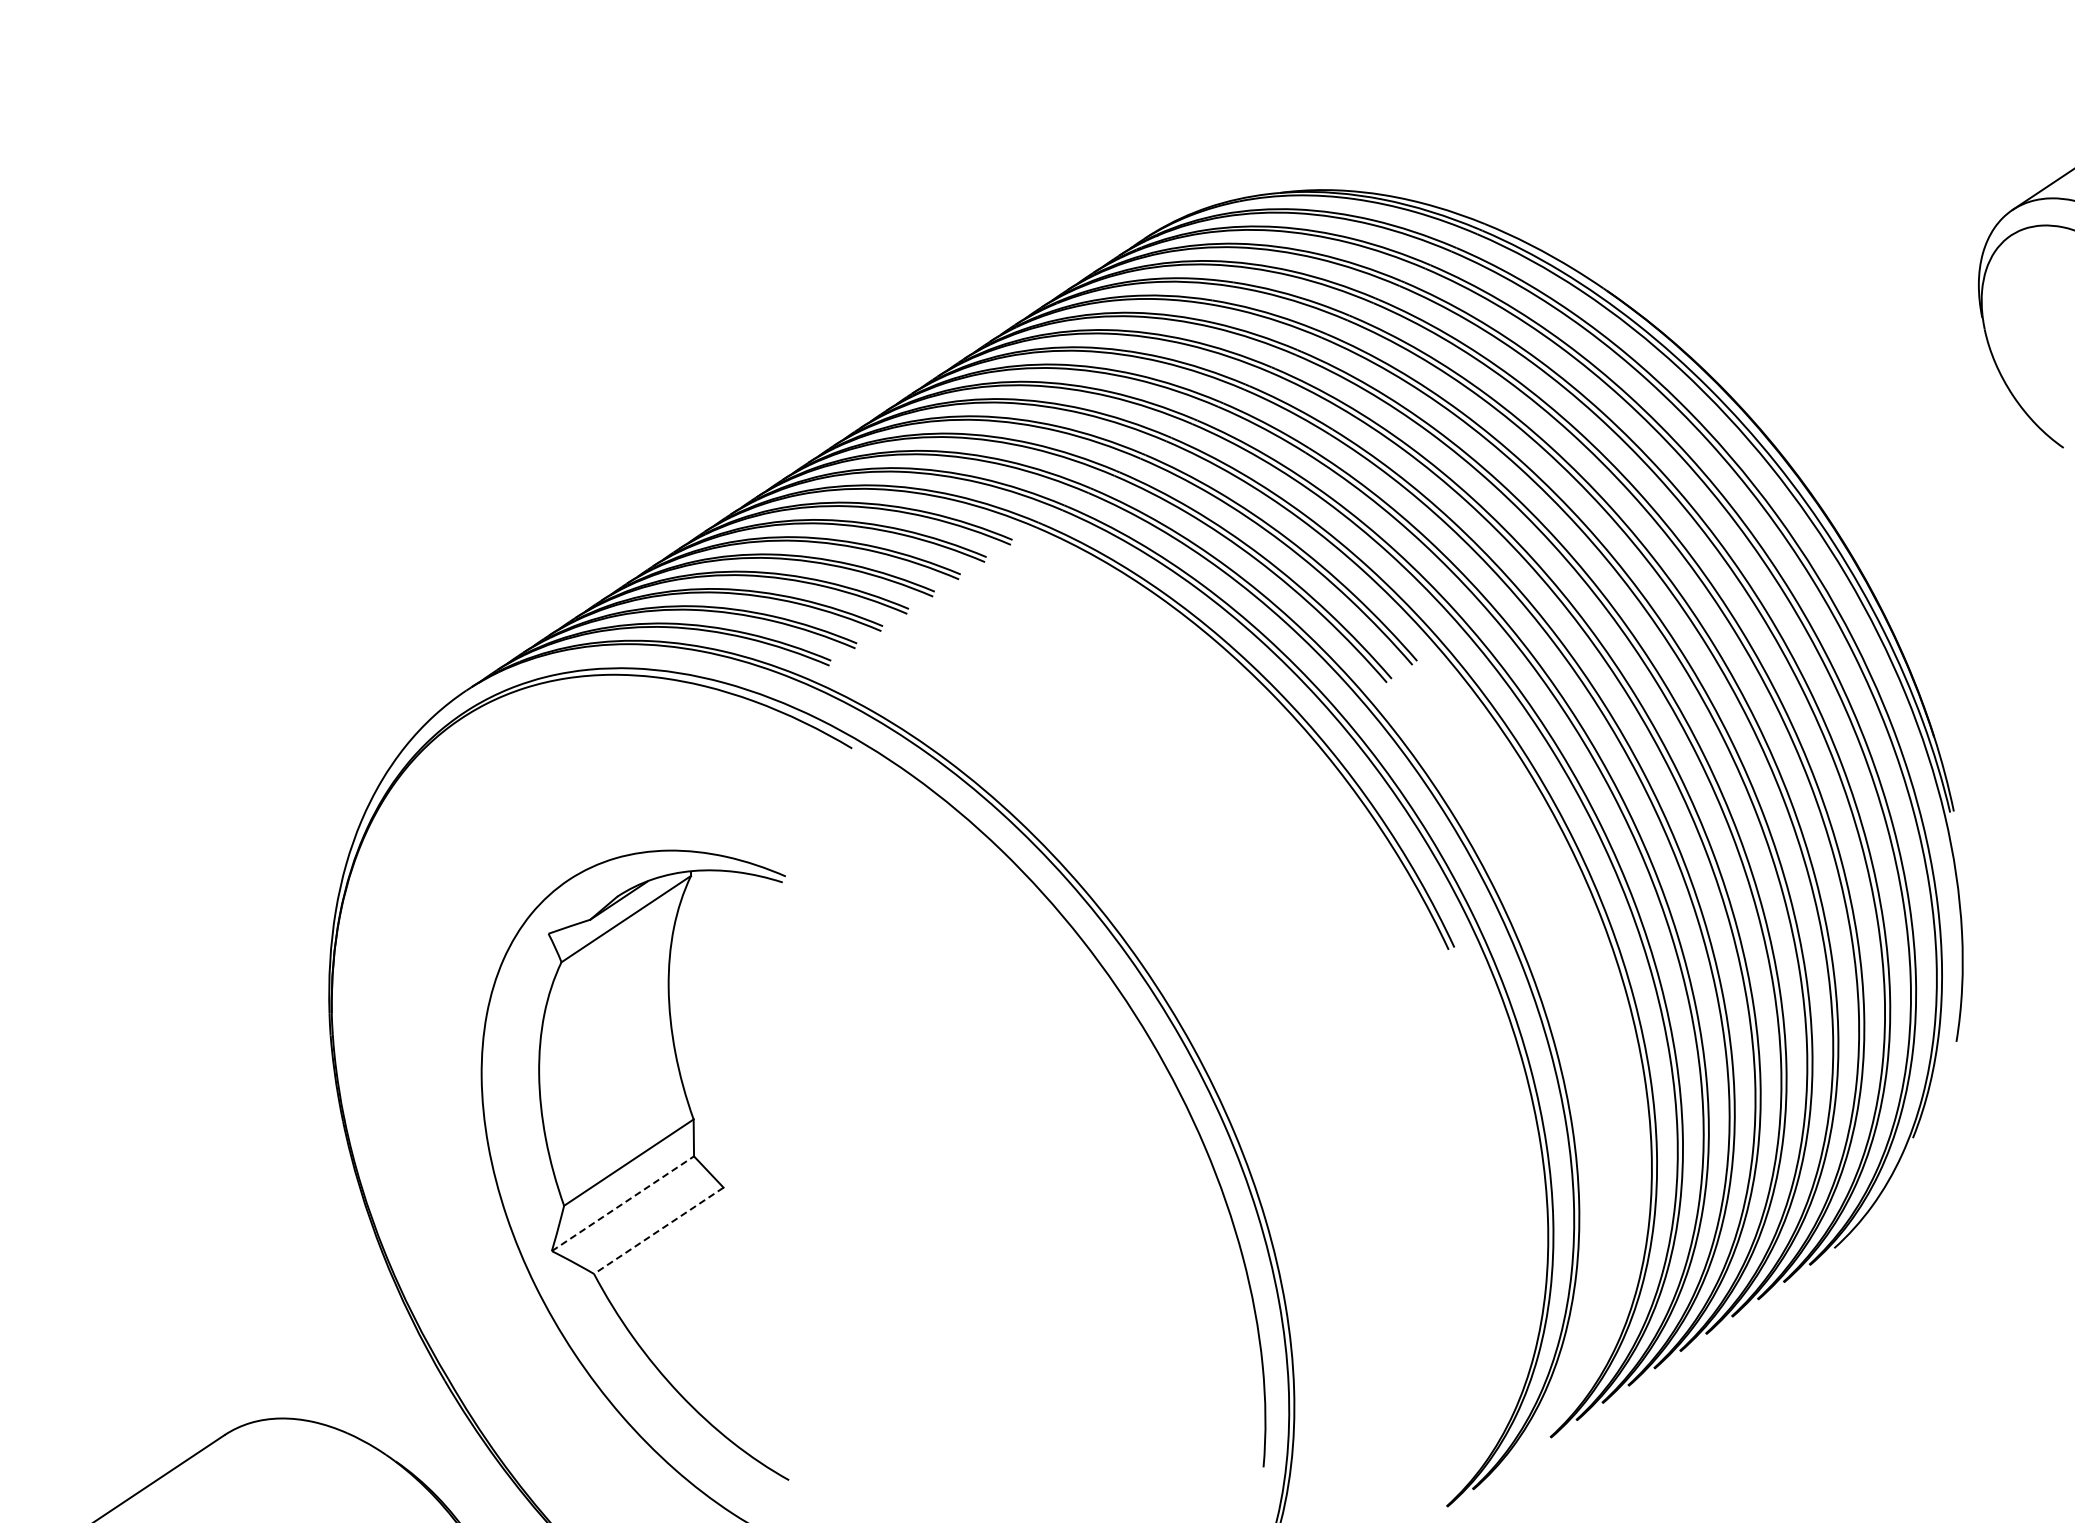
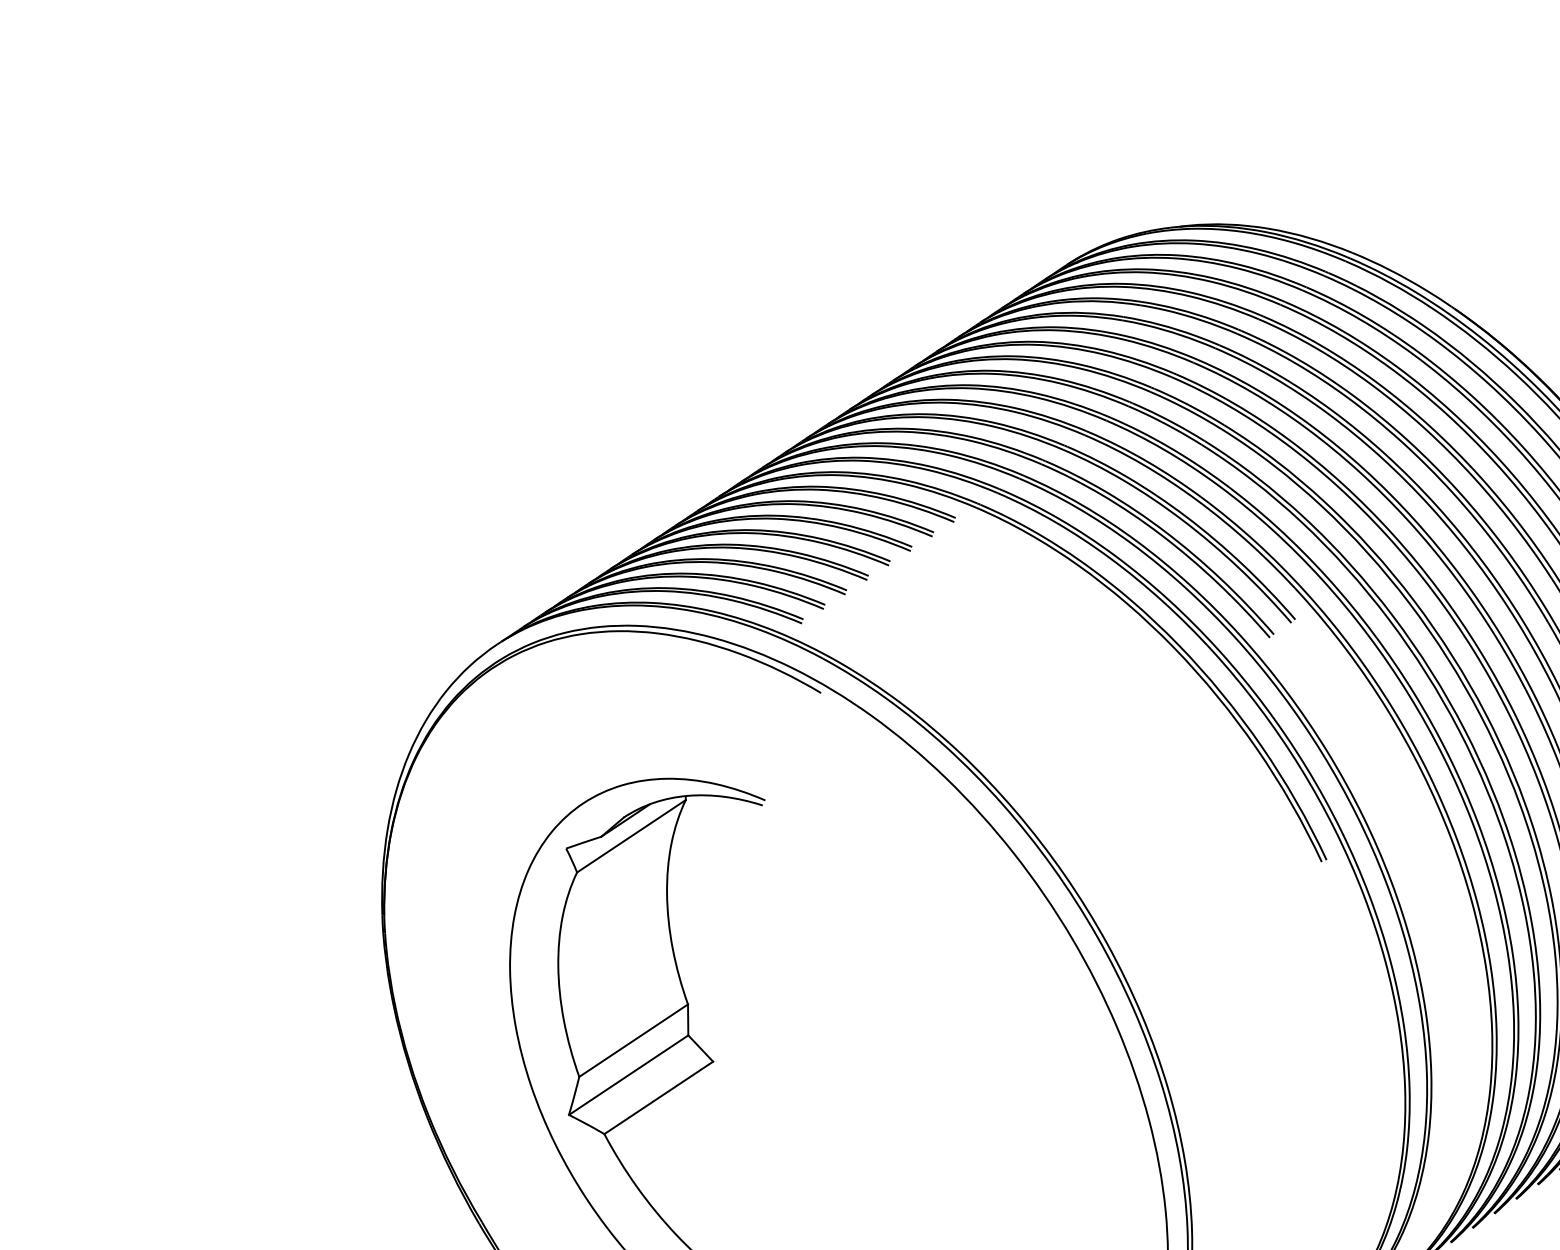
line: (623, 1203) -> (629, 1074), dashed -> solid
line: (658, 1230) -> (658, 1097), dashed -> solid

